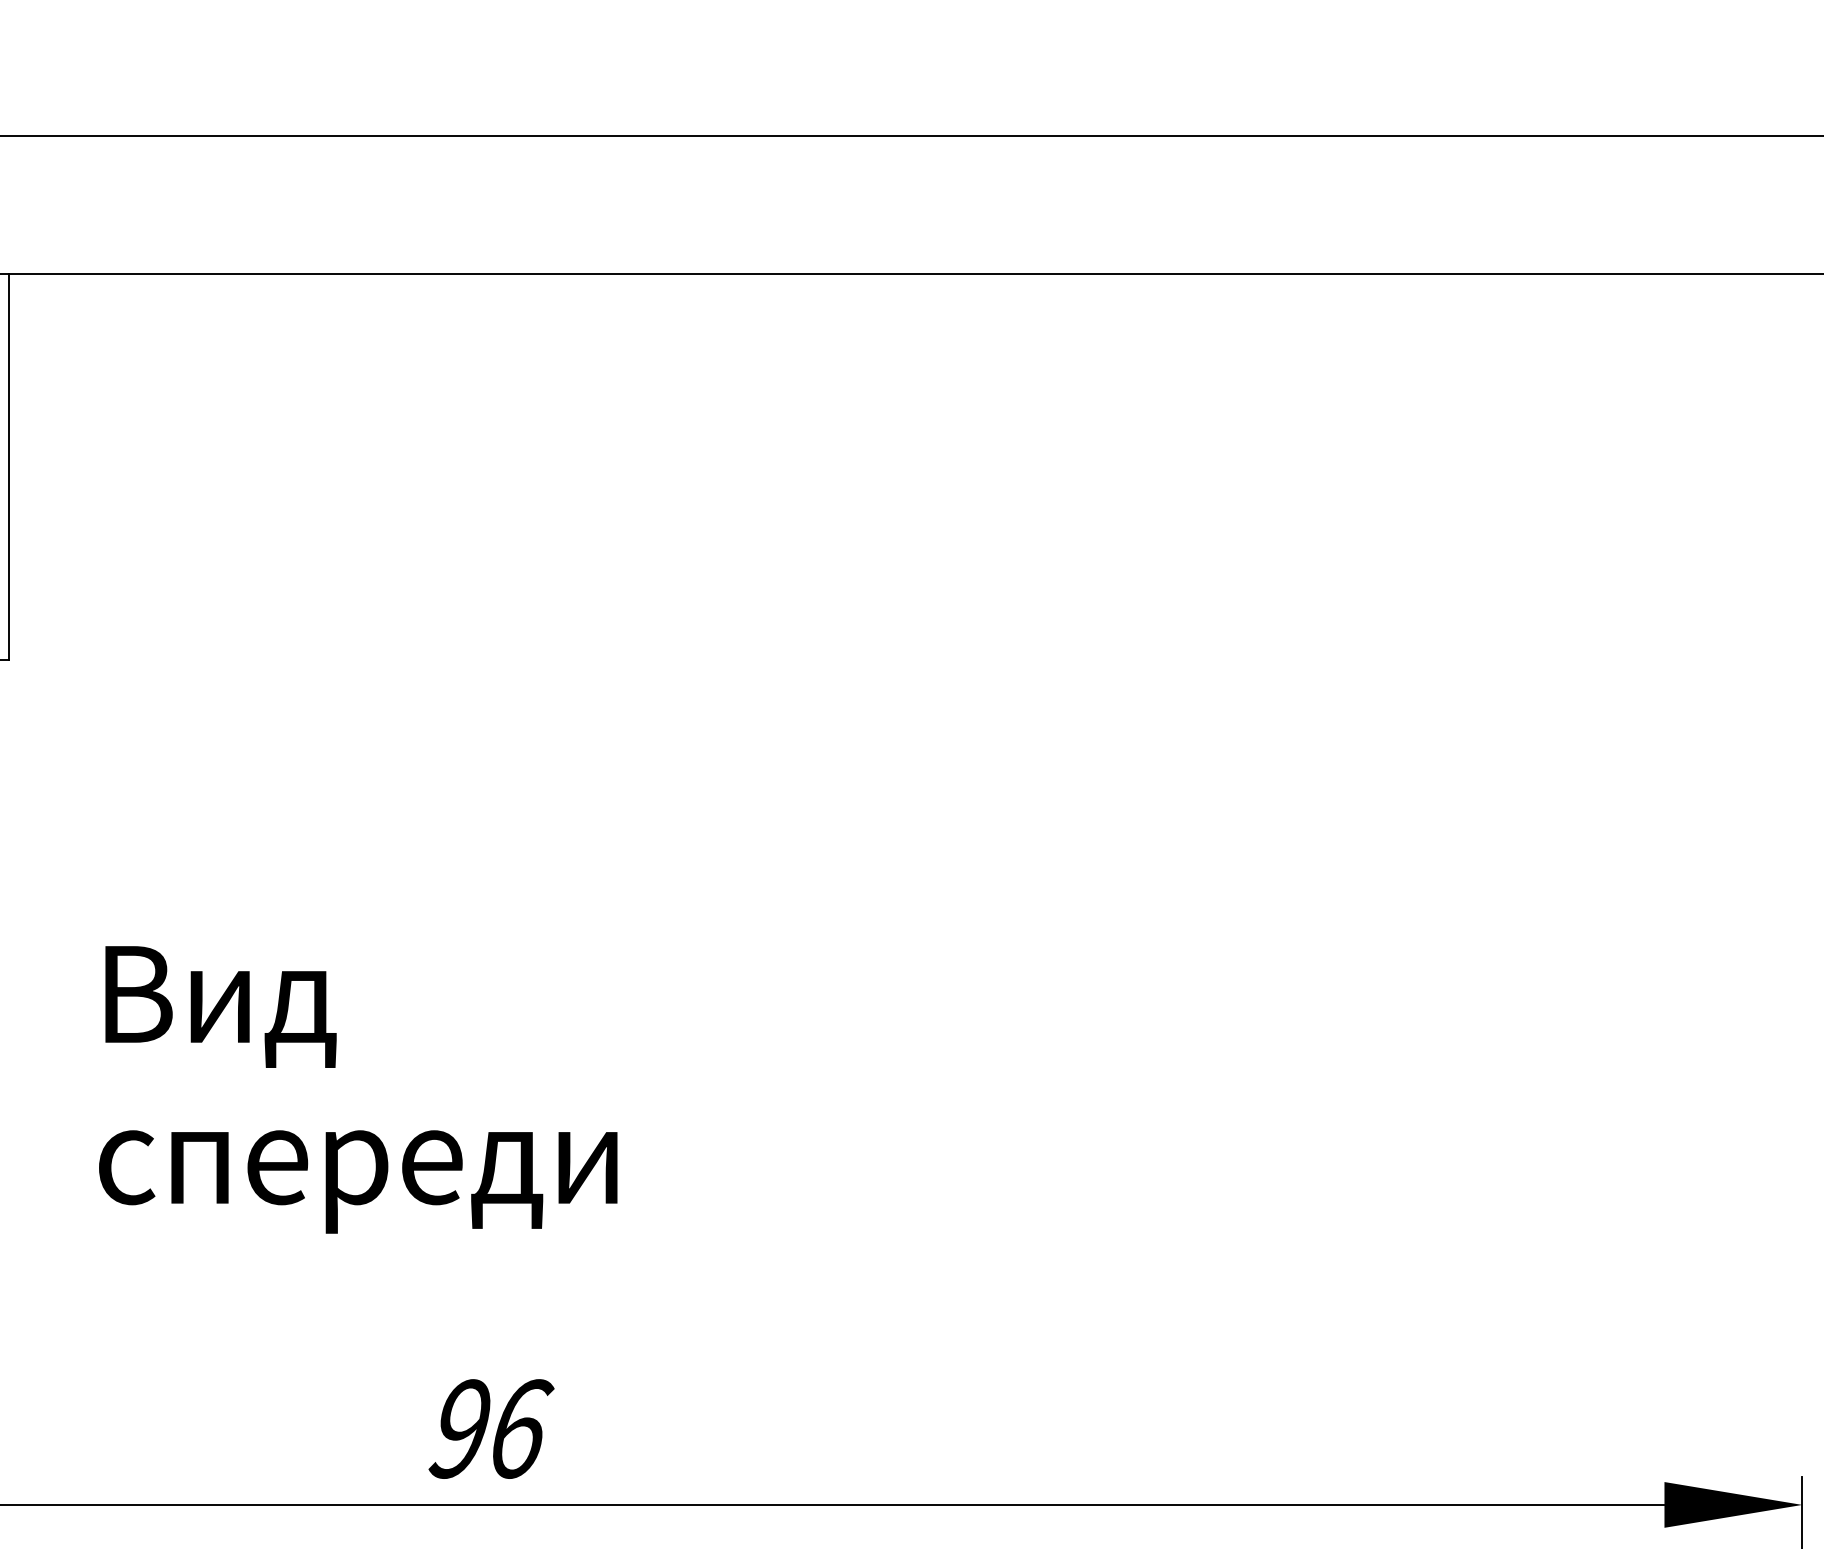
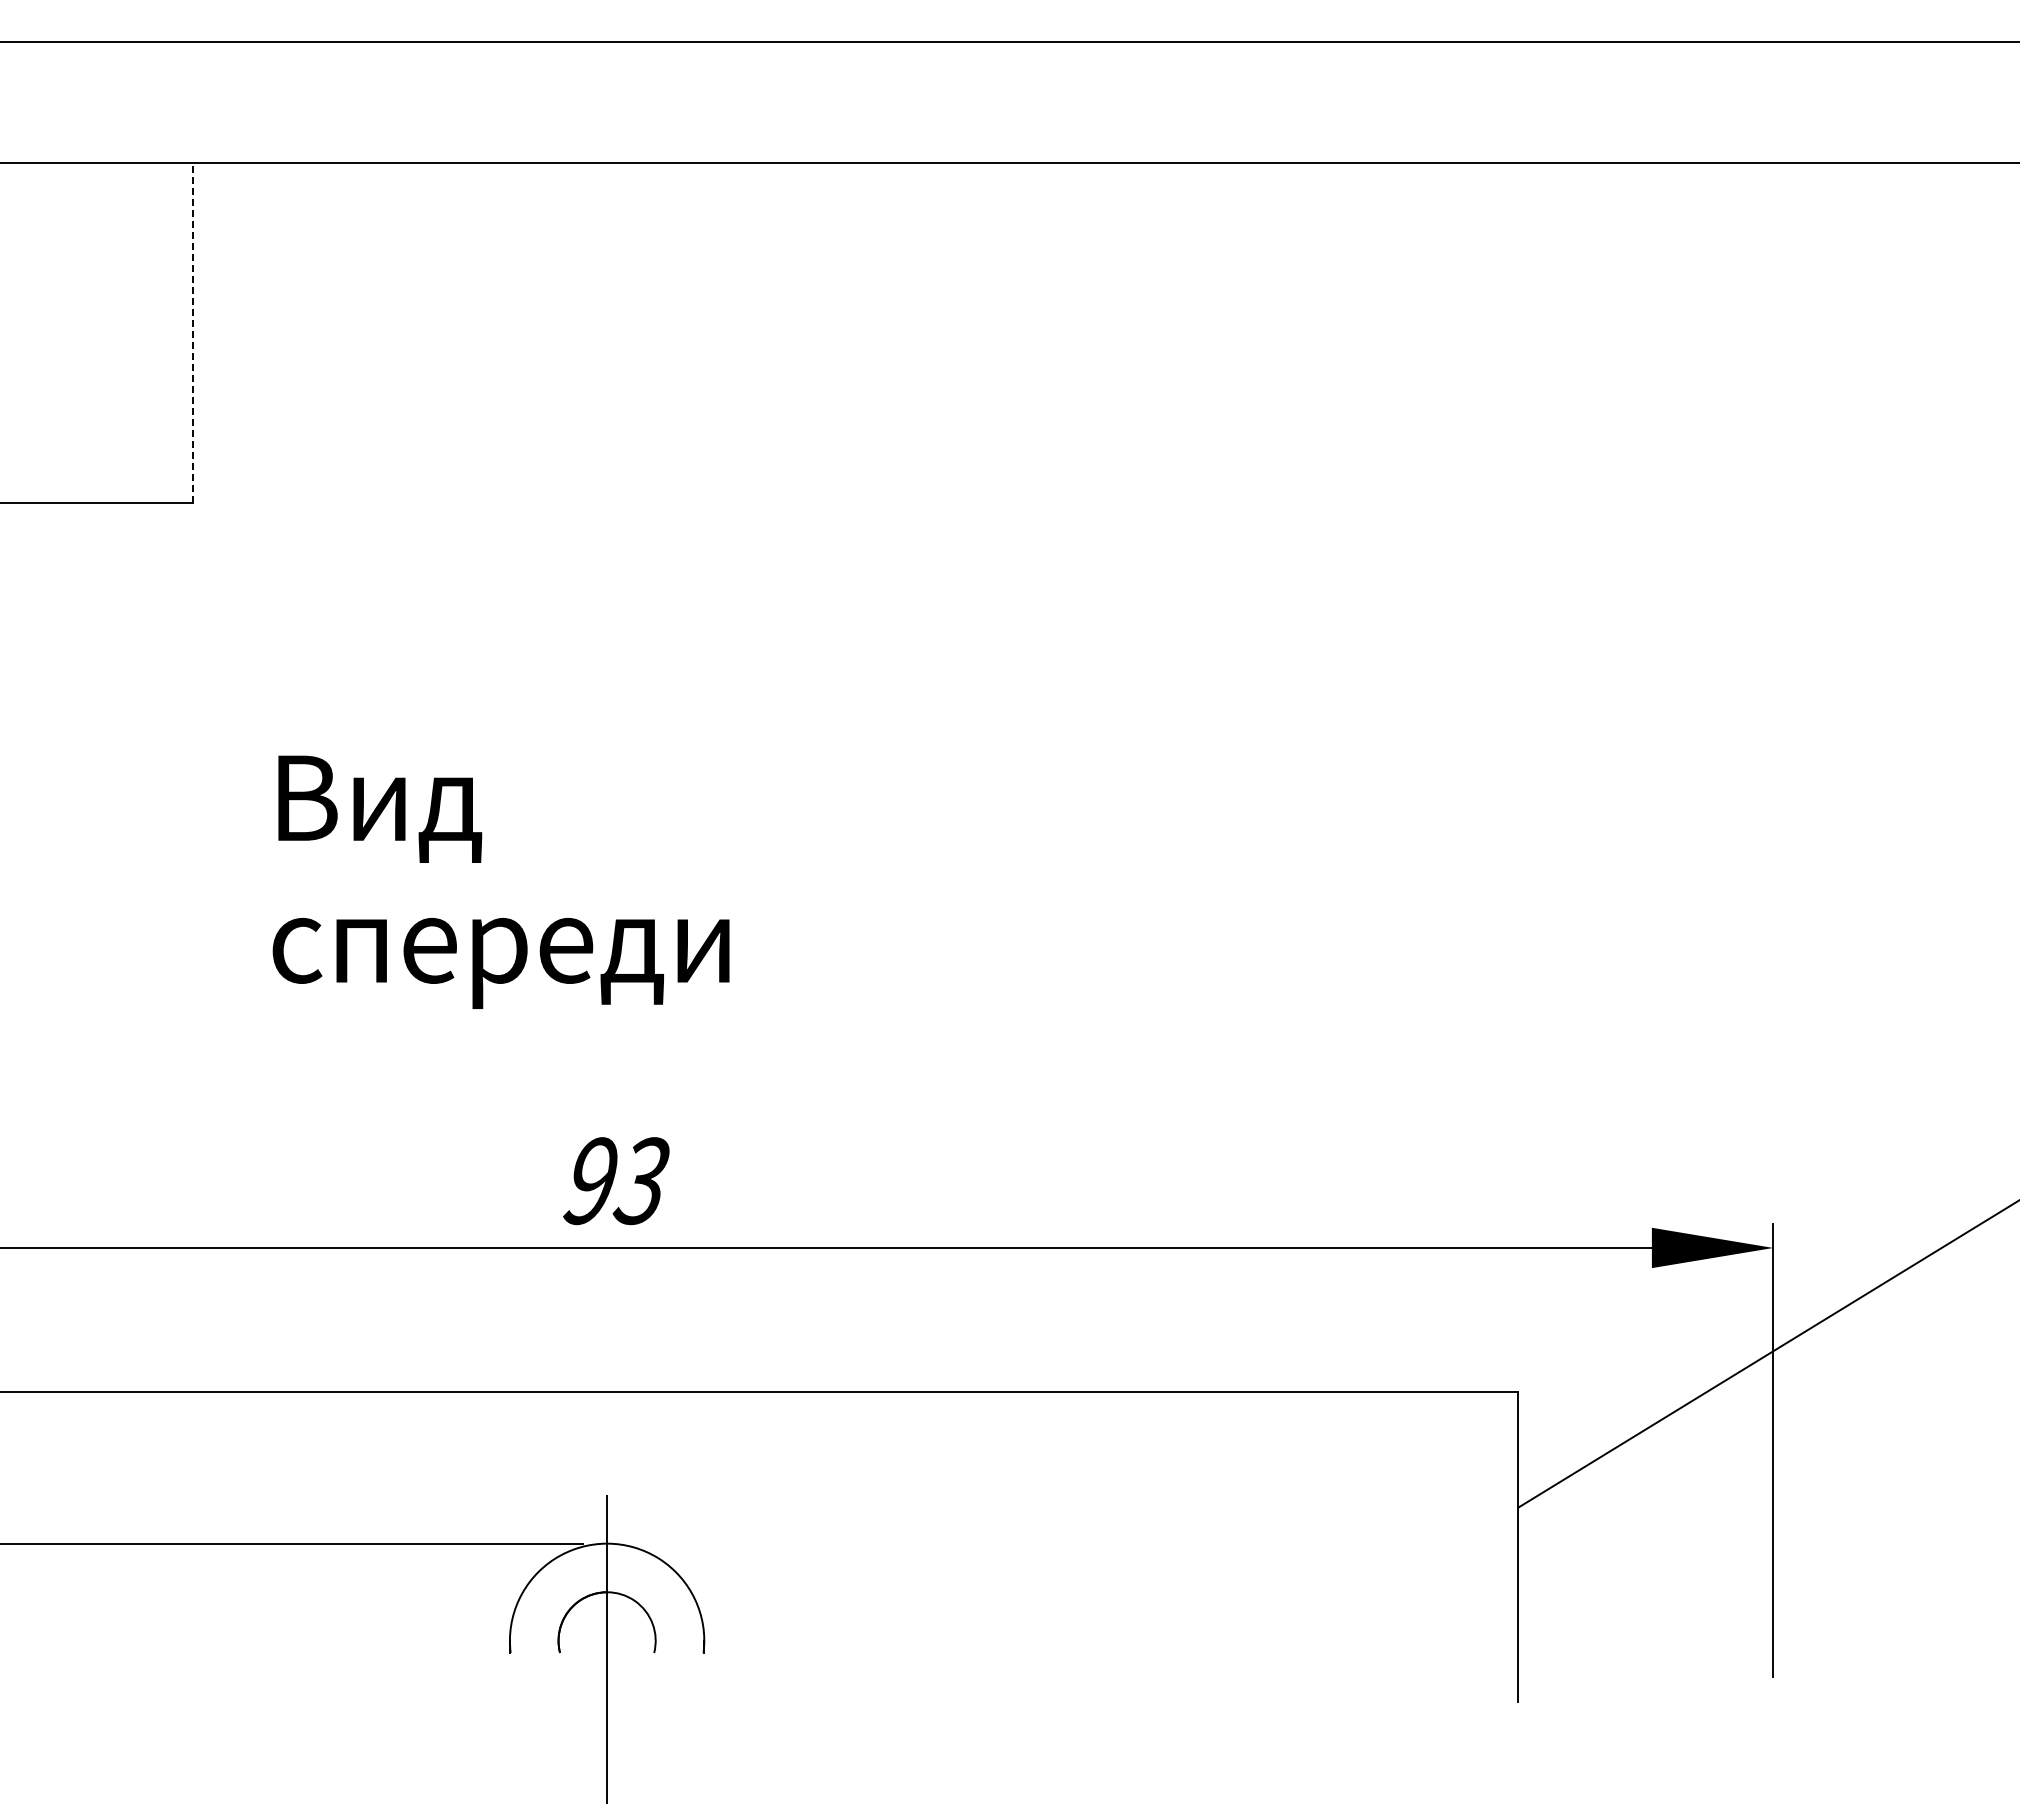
line: (9, 465) -> (193, 332), solid -> dashed
text: (519, 1429) -> (643, 1181), 96 -> 93

